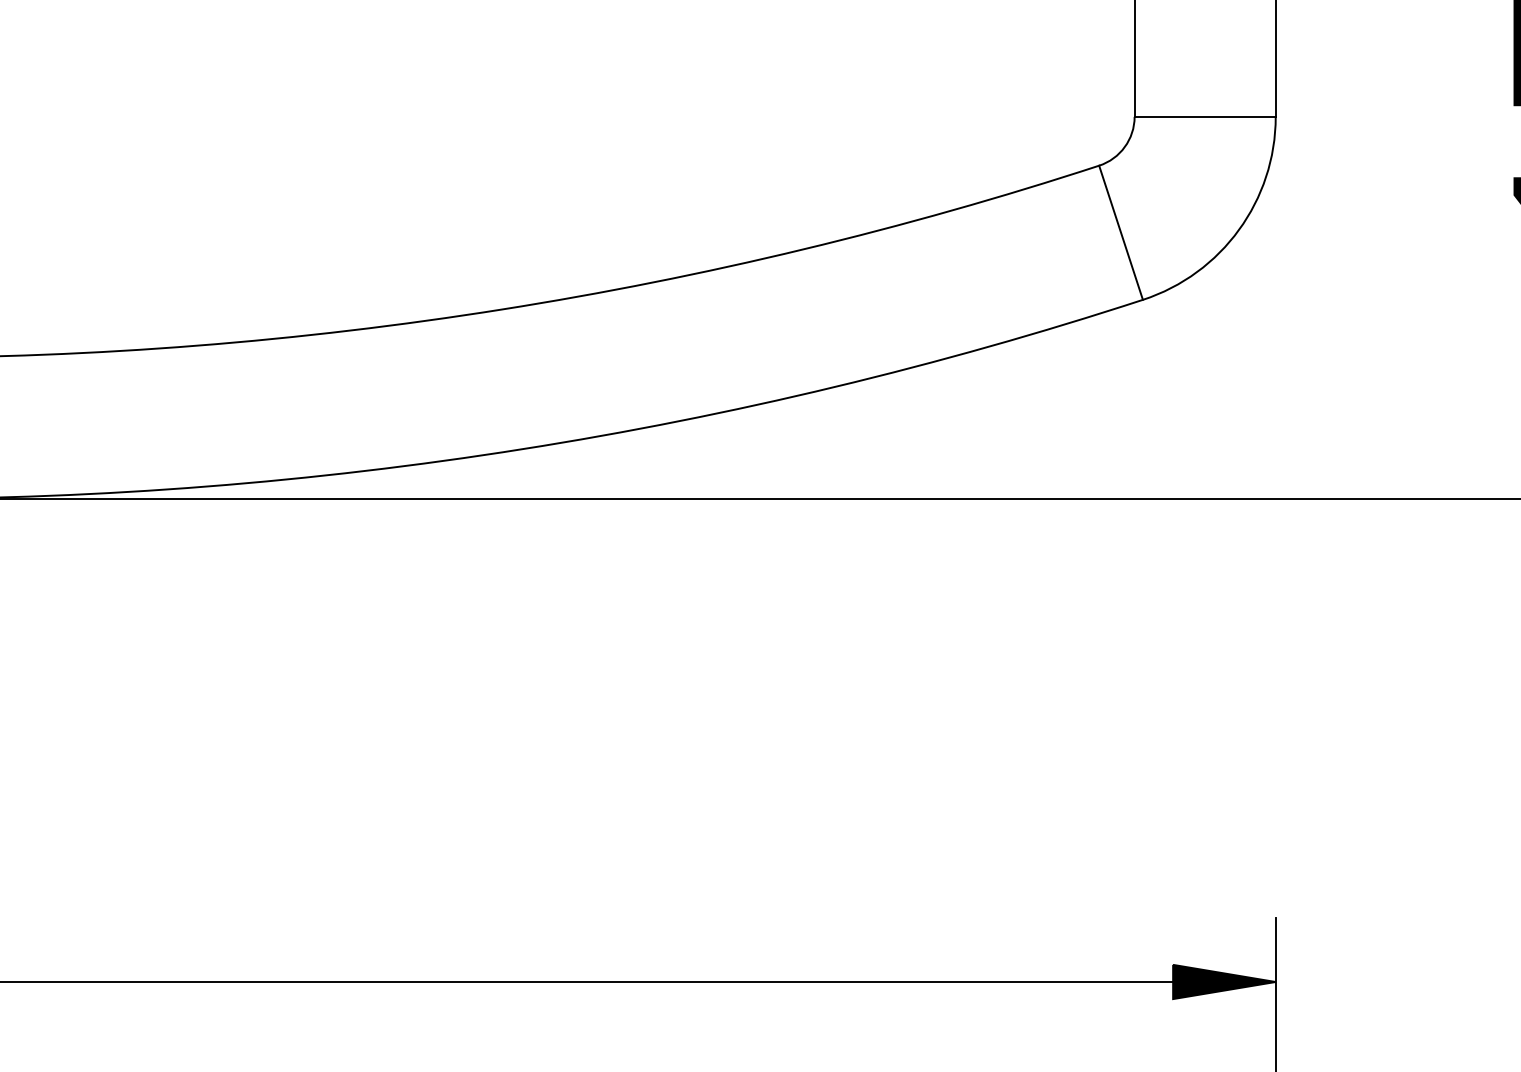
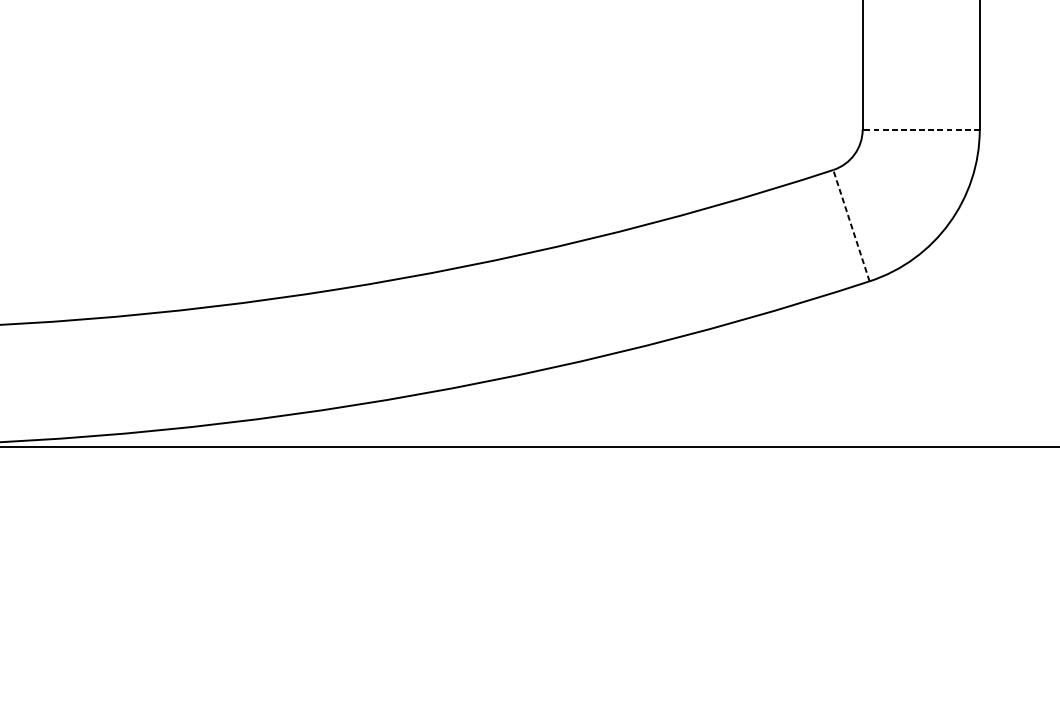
line: (1205, 116) -> (921, 129), solid -> dashed
line: (1121, 232) -> (851, 225), solid -> dashed

